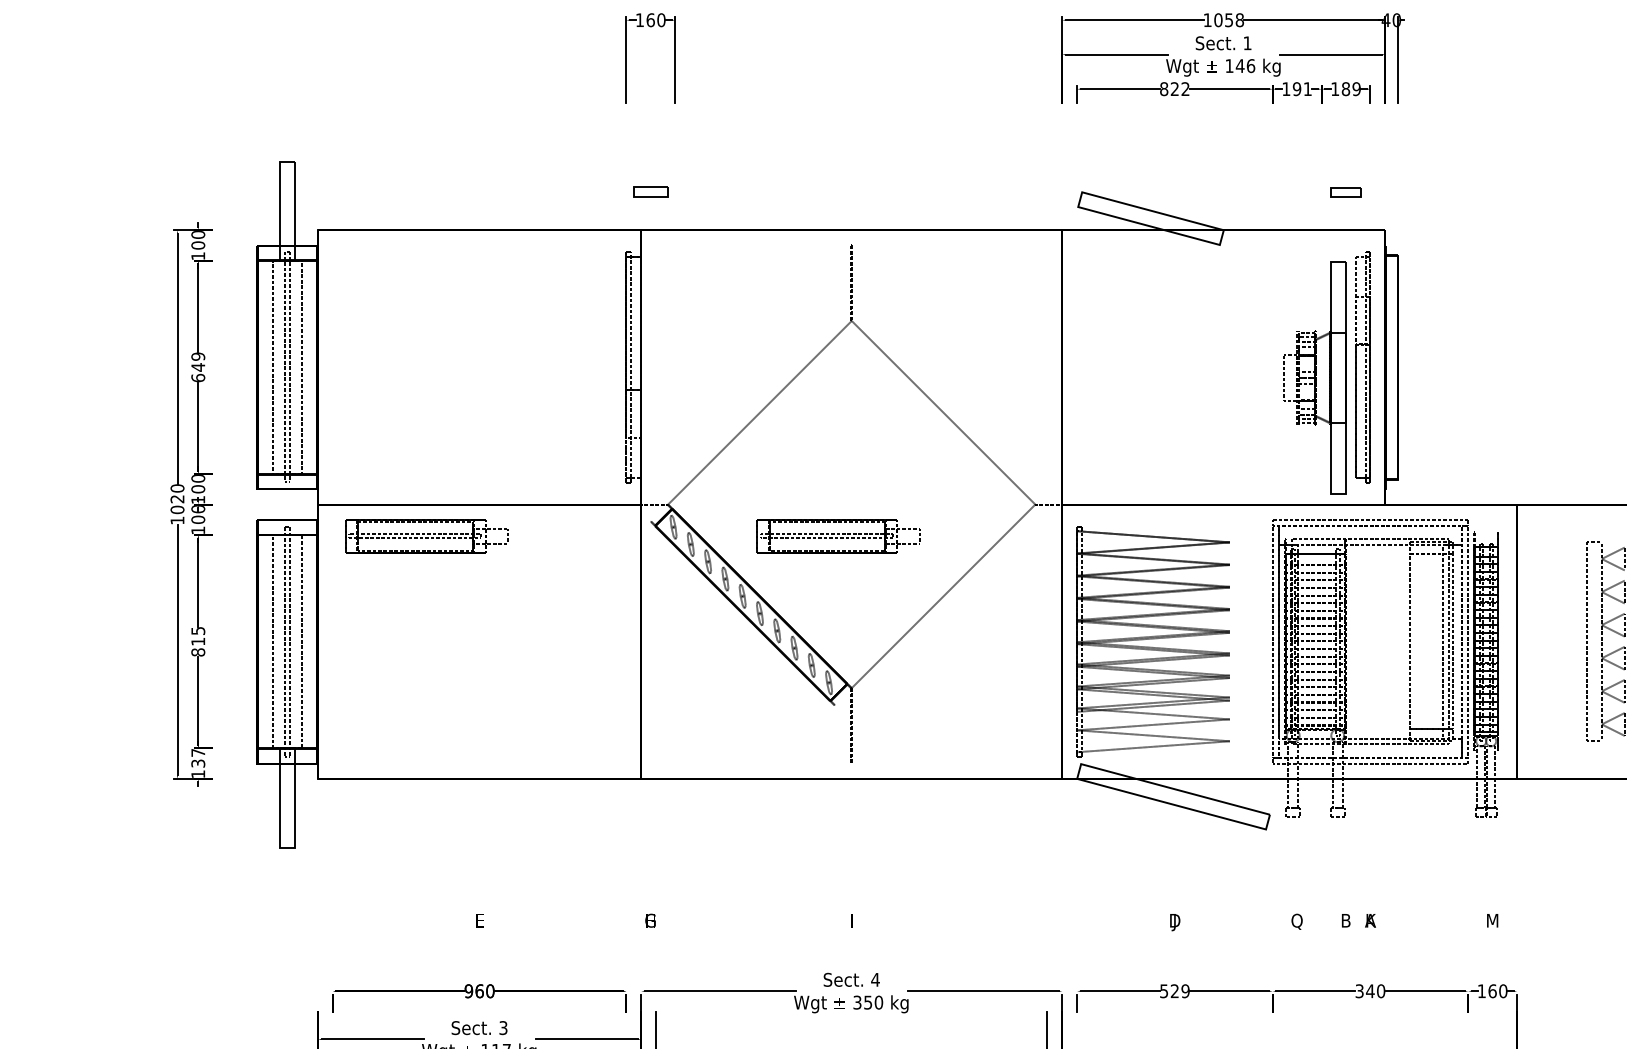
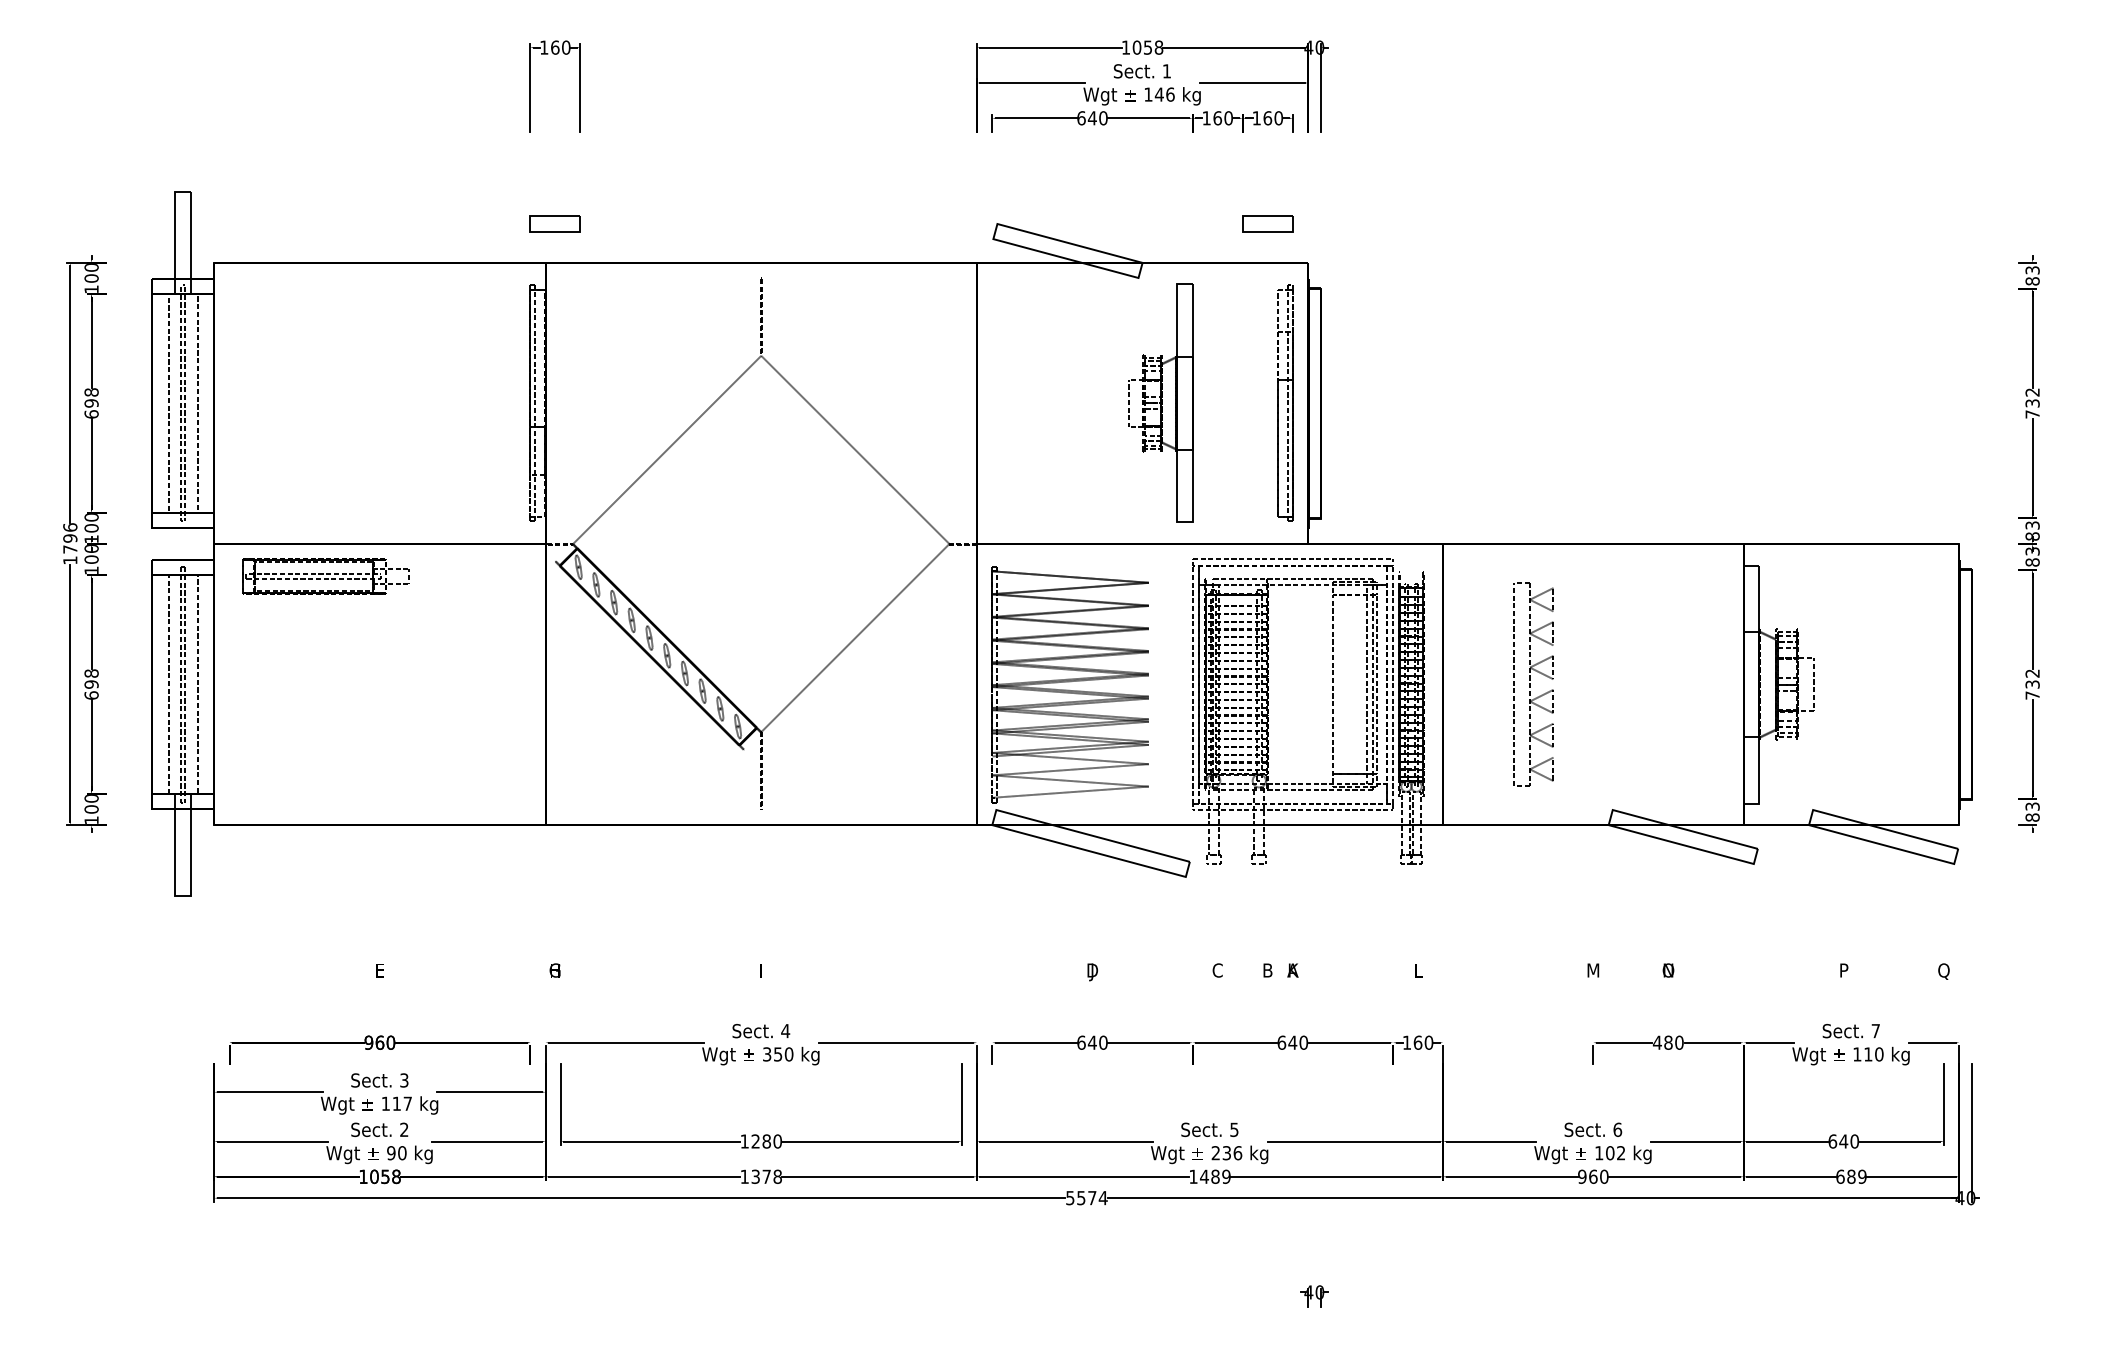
text: (1174, 89) -> (1092, 118), 822 -> 640
text: (1301, 89) -> (1222, 118), 191 -> 160
text: (1350, 89) -> (1272, 118), 189 -> 160
part: (649, 191) -> (554, 223), size x1.43
part: (1345, 191) -> (1267, 223), size x1.67
text: (198, 362) -> (91, 398), 649 -> 698
part: (1314, 377) -> (1160, 402), moved
text: (177, 499) -> (70, 538), 1020 -> 1796
part: (838, 536) -> (747, 576), removed
text: (198, 641) -> (91, 684), 815 -> 698
text: (198, 757) -> (91, 803), 137 -> 100
text: (1492, 920) -> (1417, 970), M -> L
text: (1296, 921) -> (1217, 971), Q -> C
text: (1174, 990) -> (1092, 1042), 529 -> 640
text: (1359, 990) -> (1281, 1042), 340 -> 640

